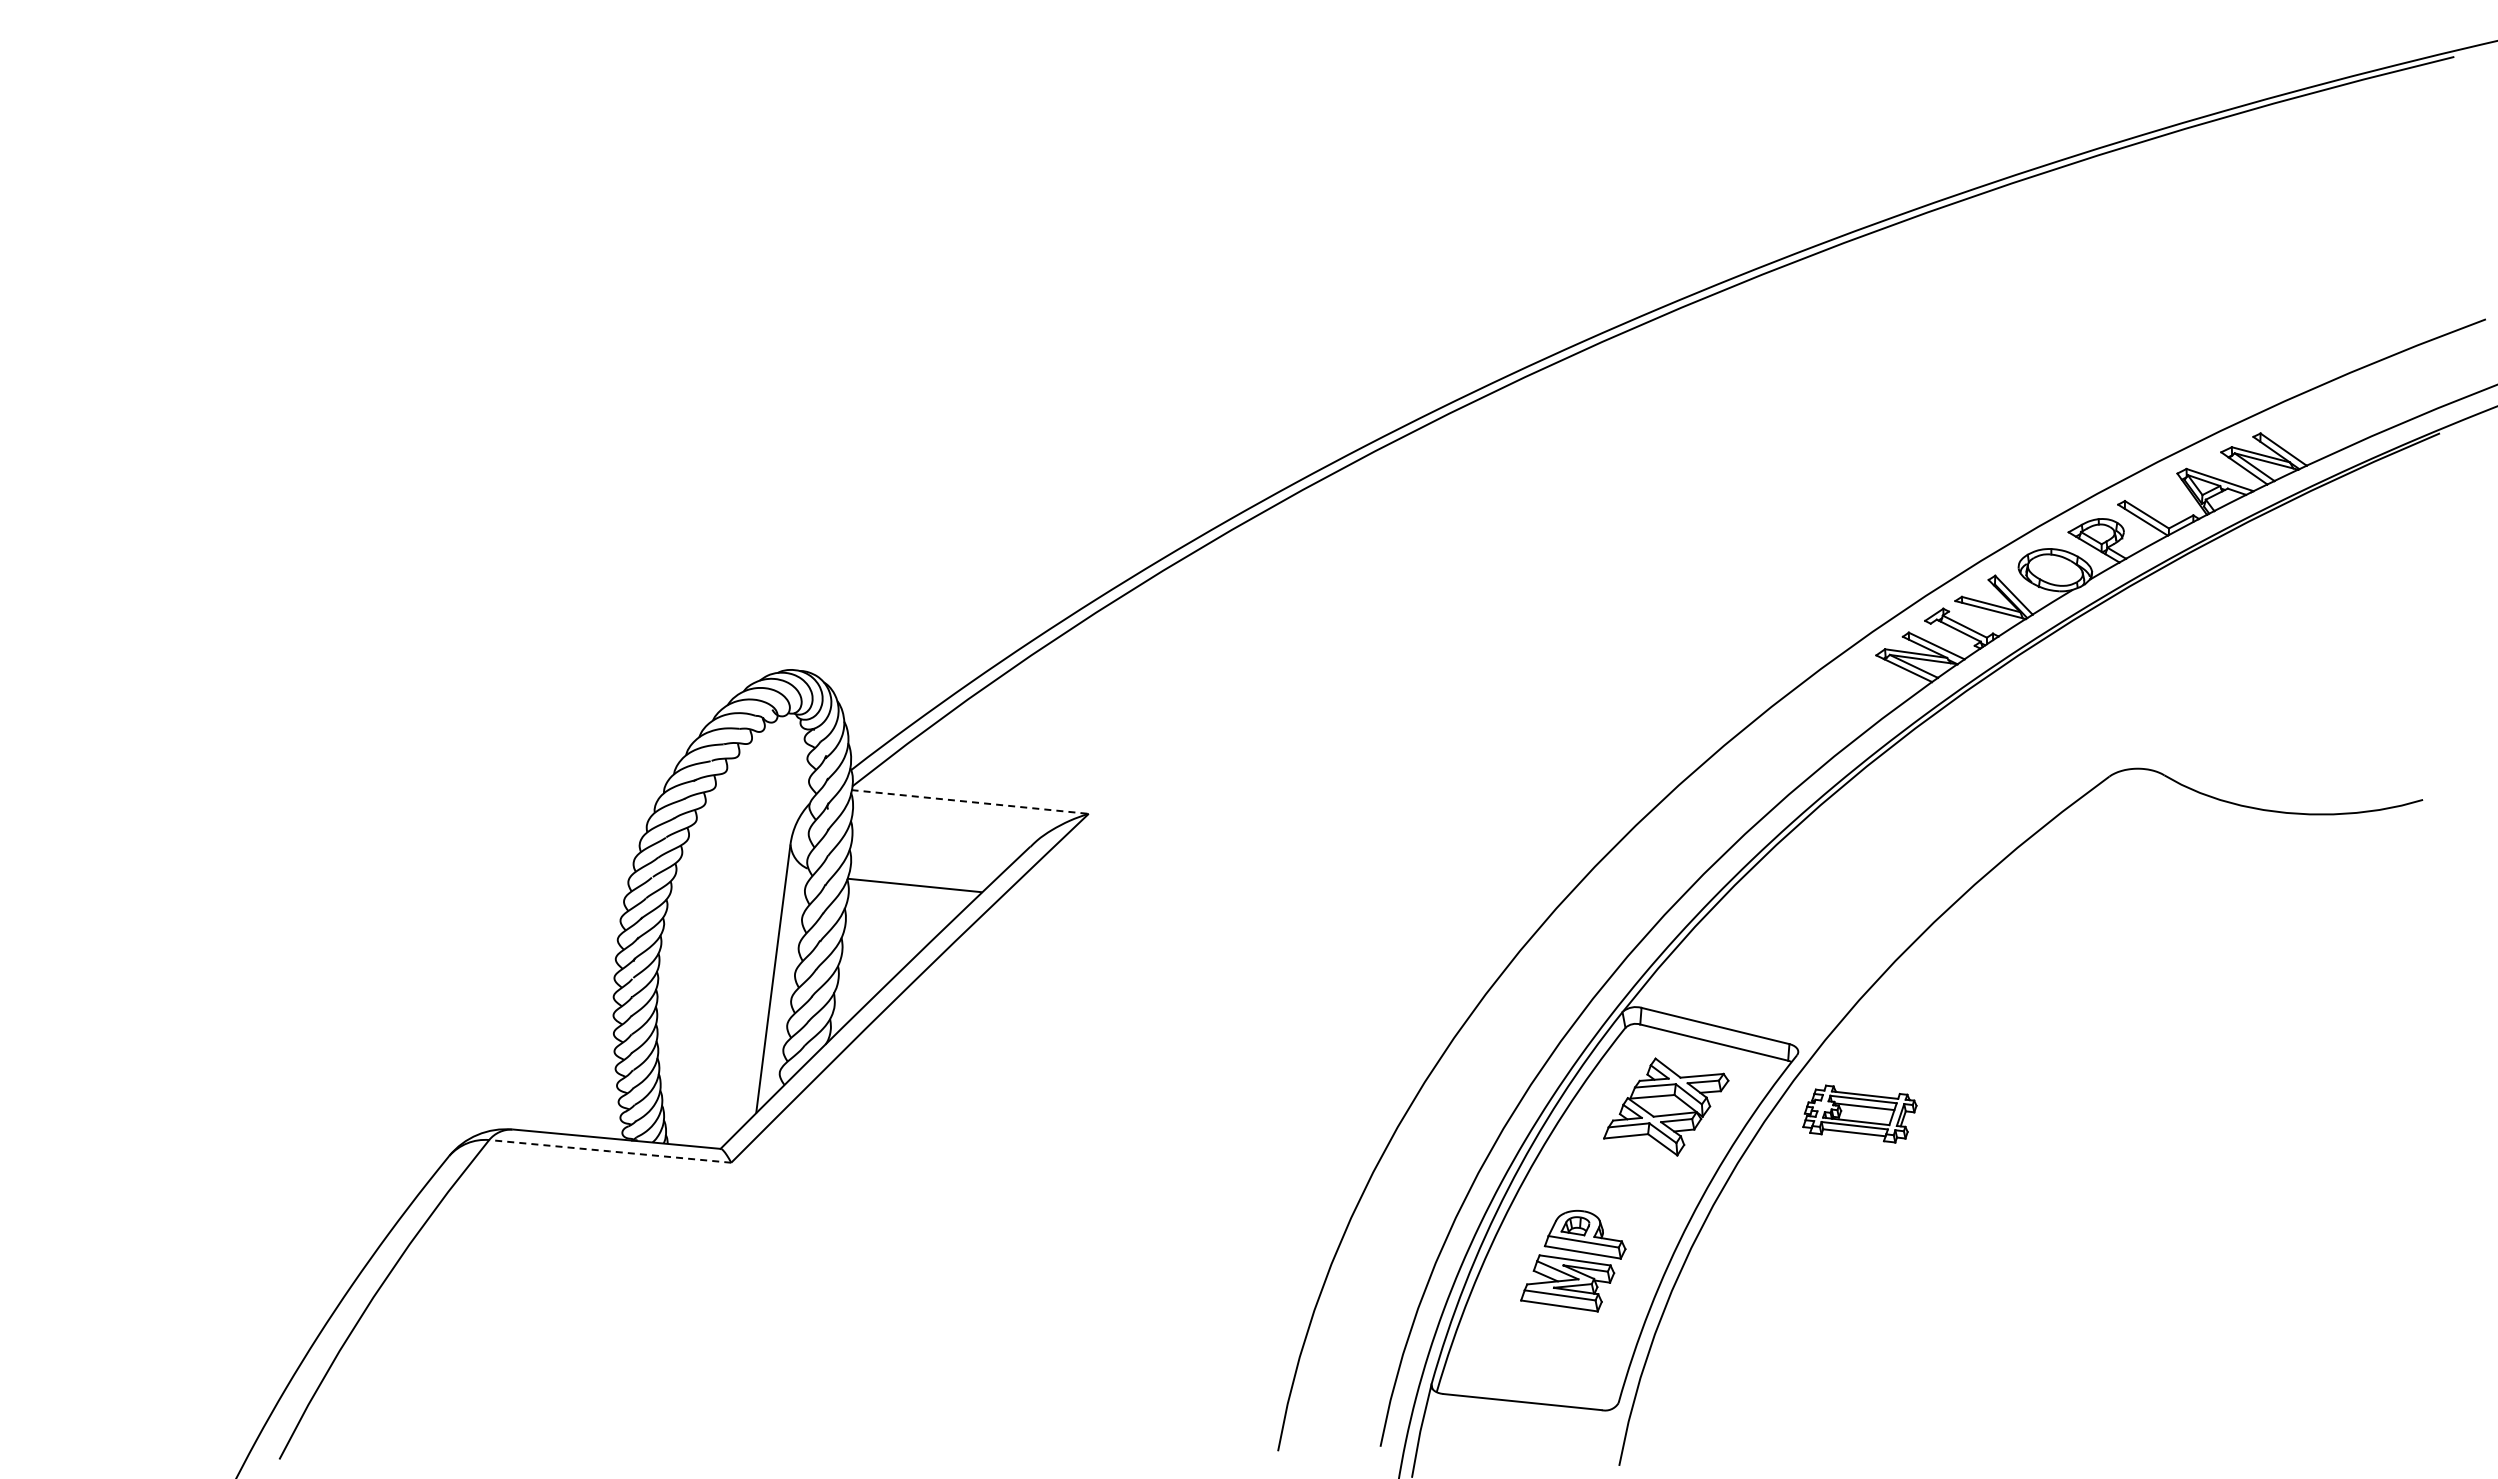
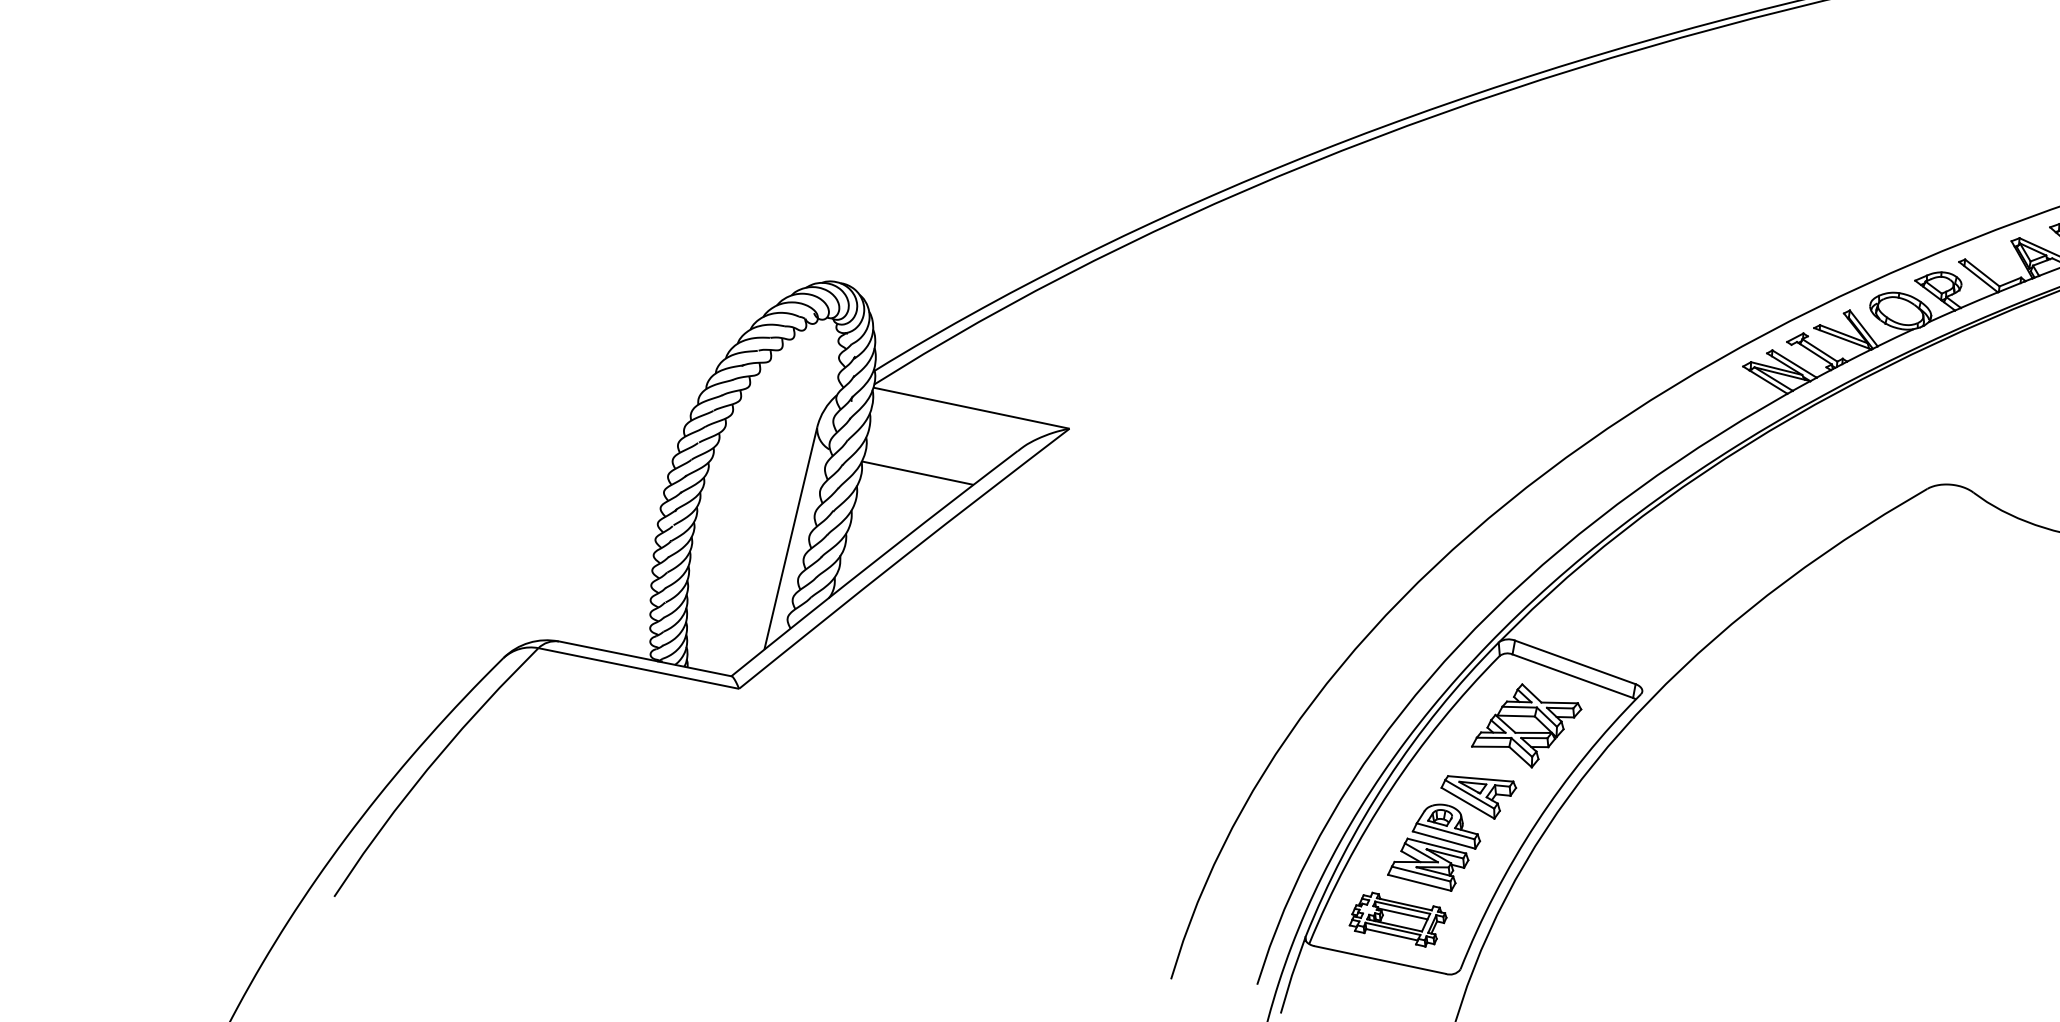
line: (969, 801) -> (970, 407), dashed -> solid
part: (1859, 1113) -> (1398, 919), moved
line: (609, 1151) -> (638, 668), dashed -> solid
part: (1617, 1197) -> (1477, 797), added

